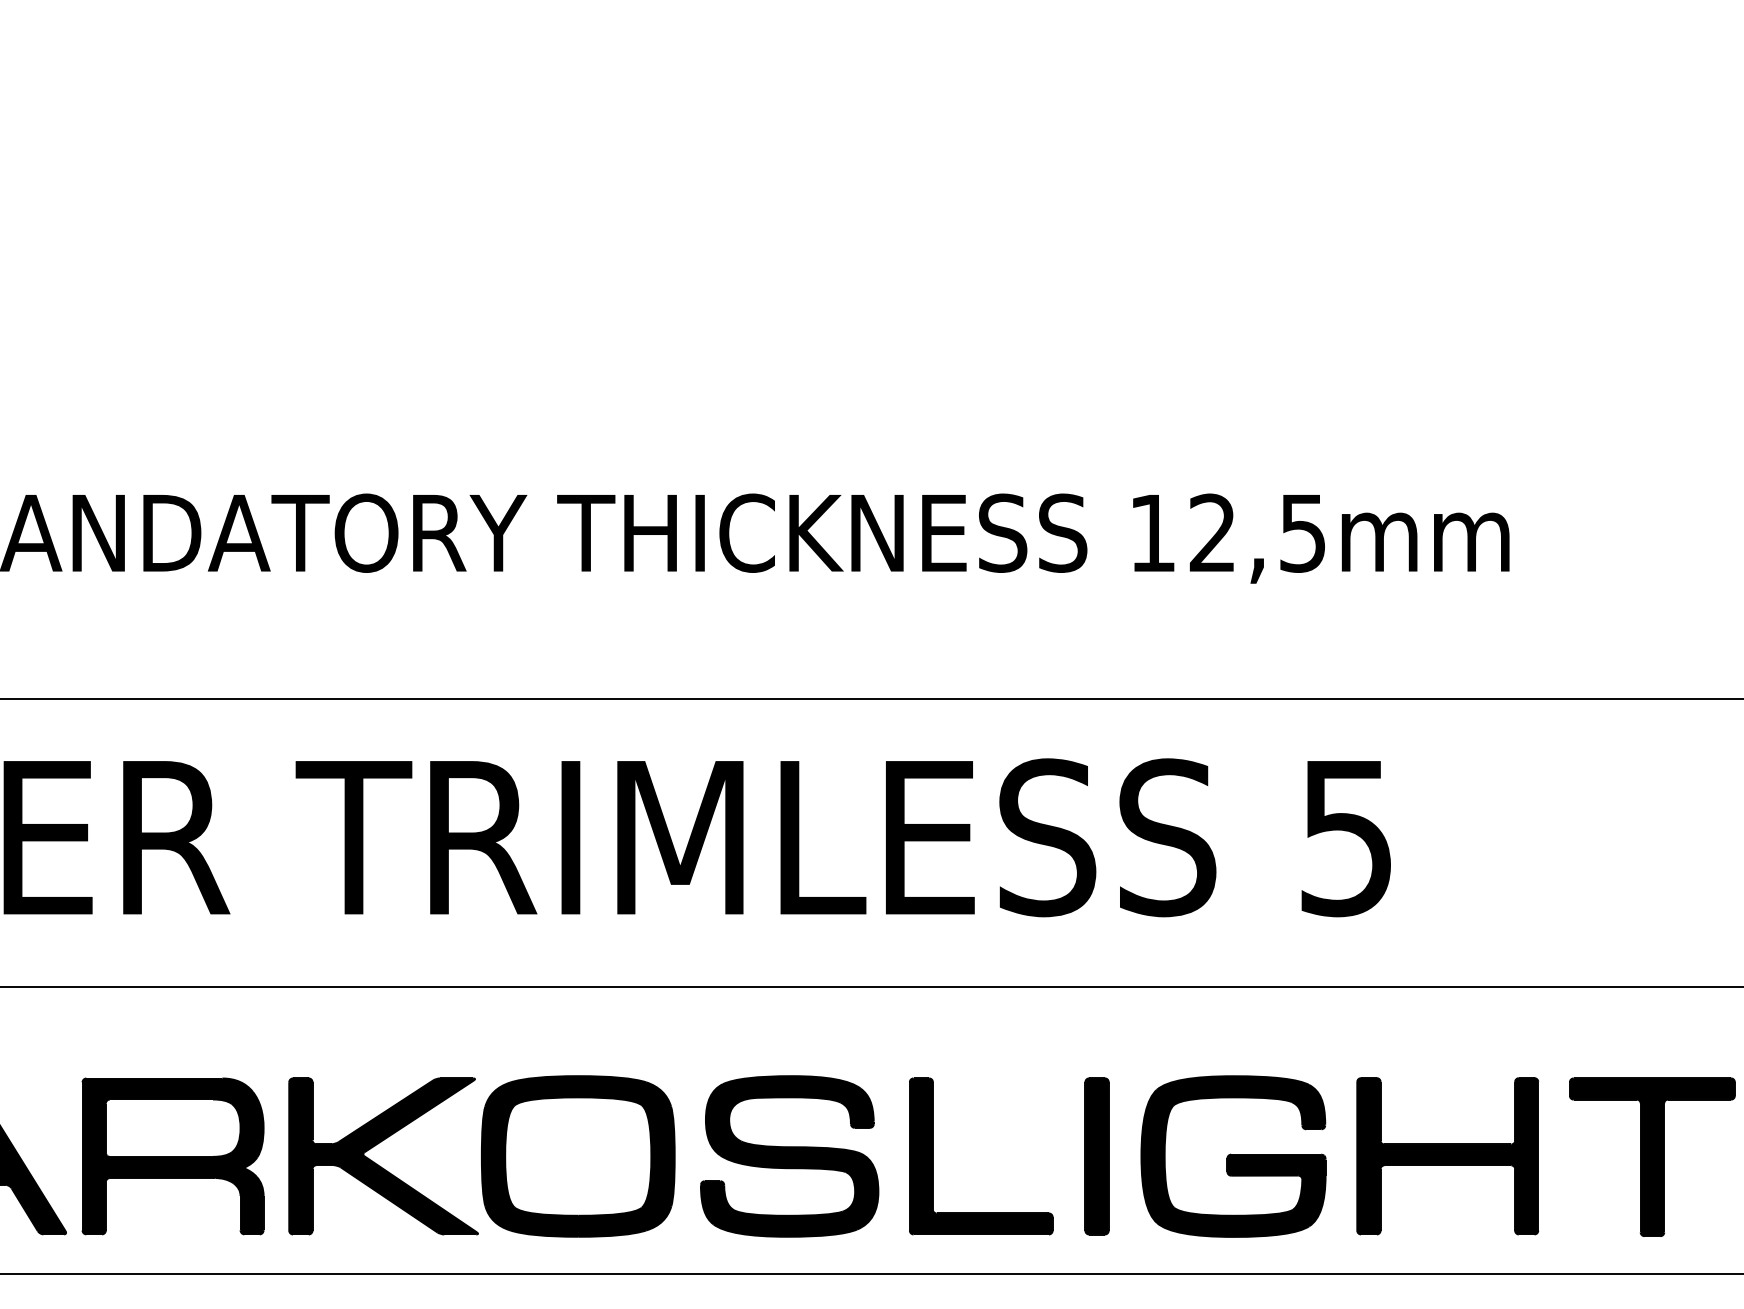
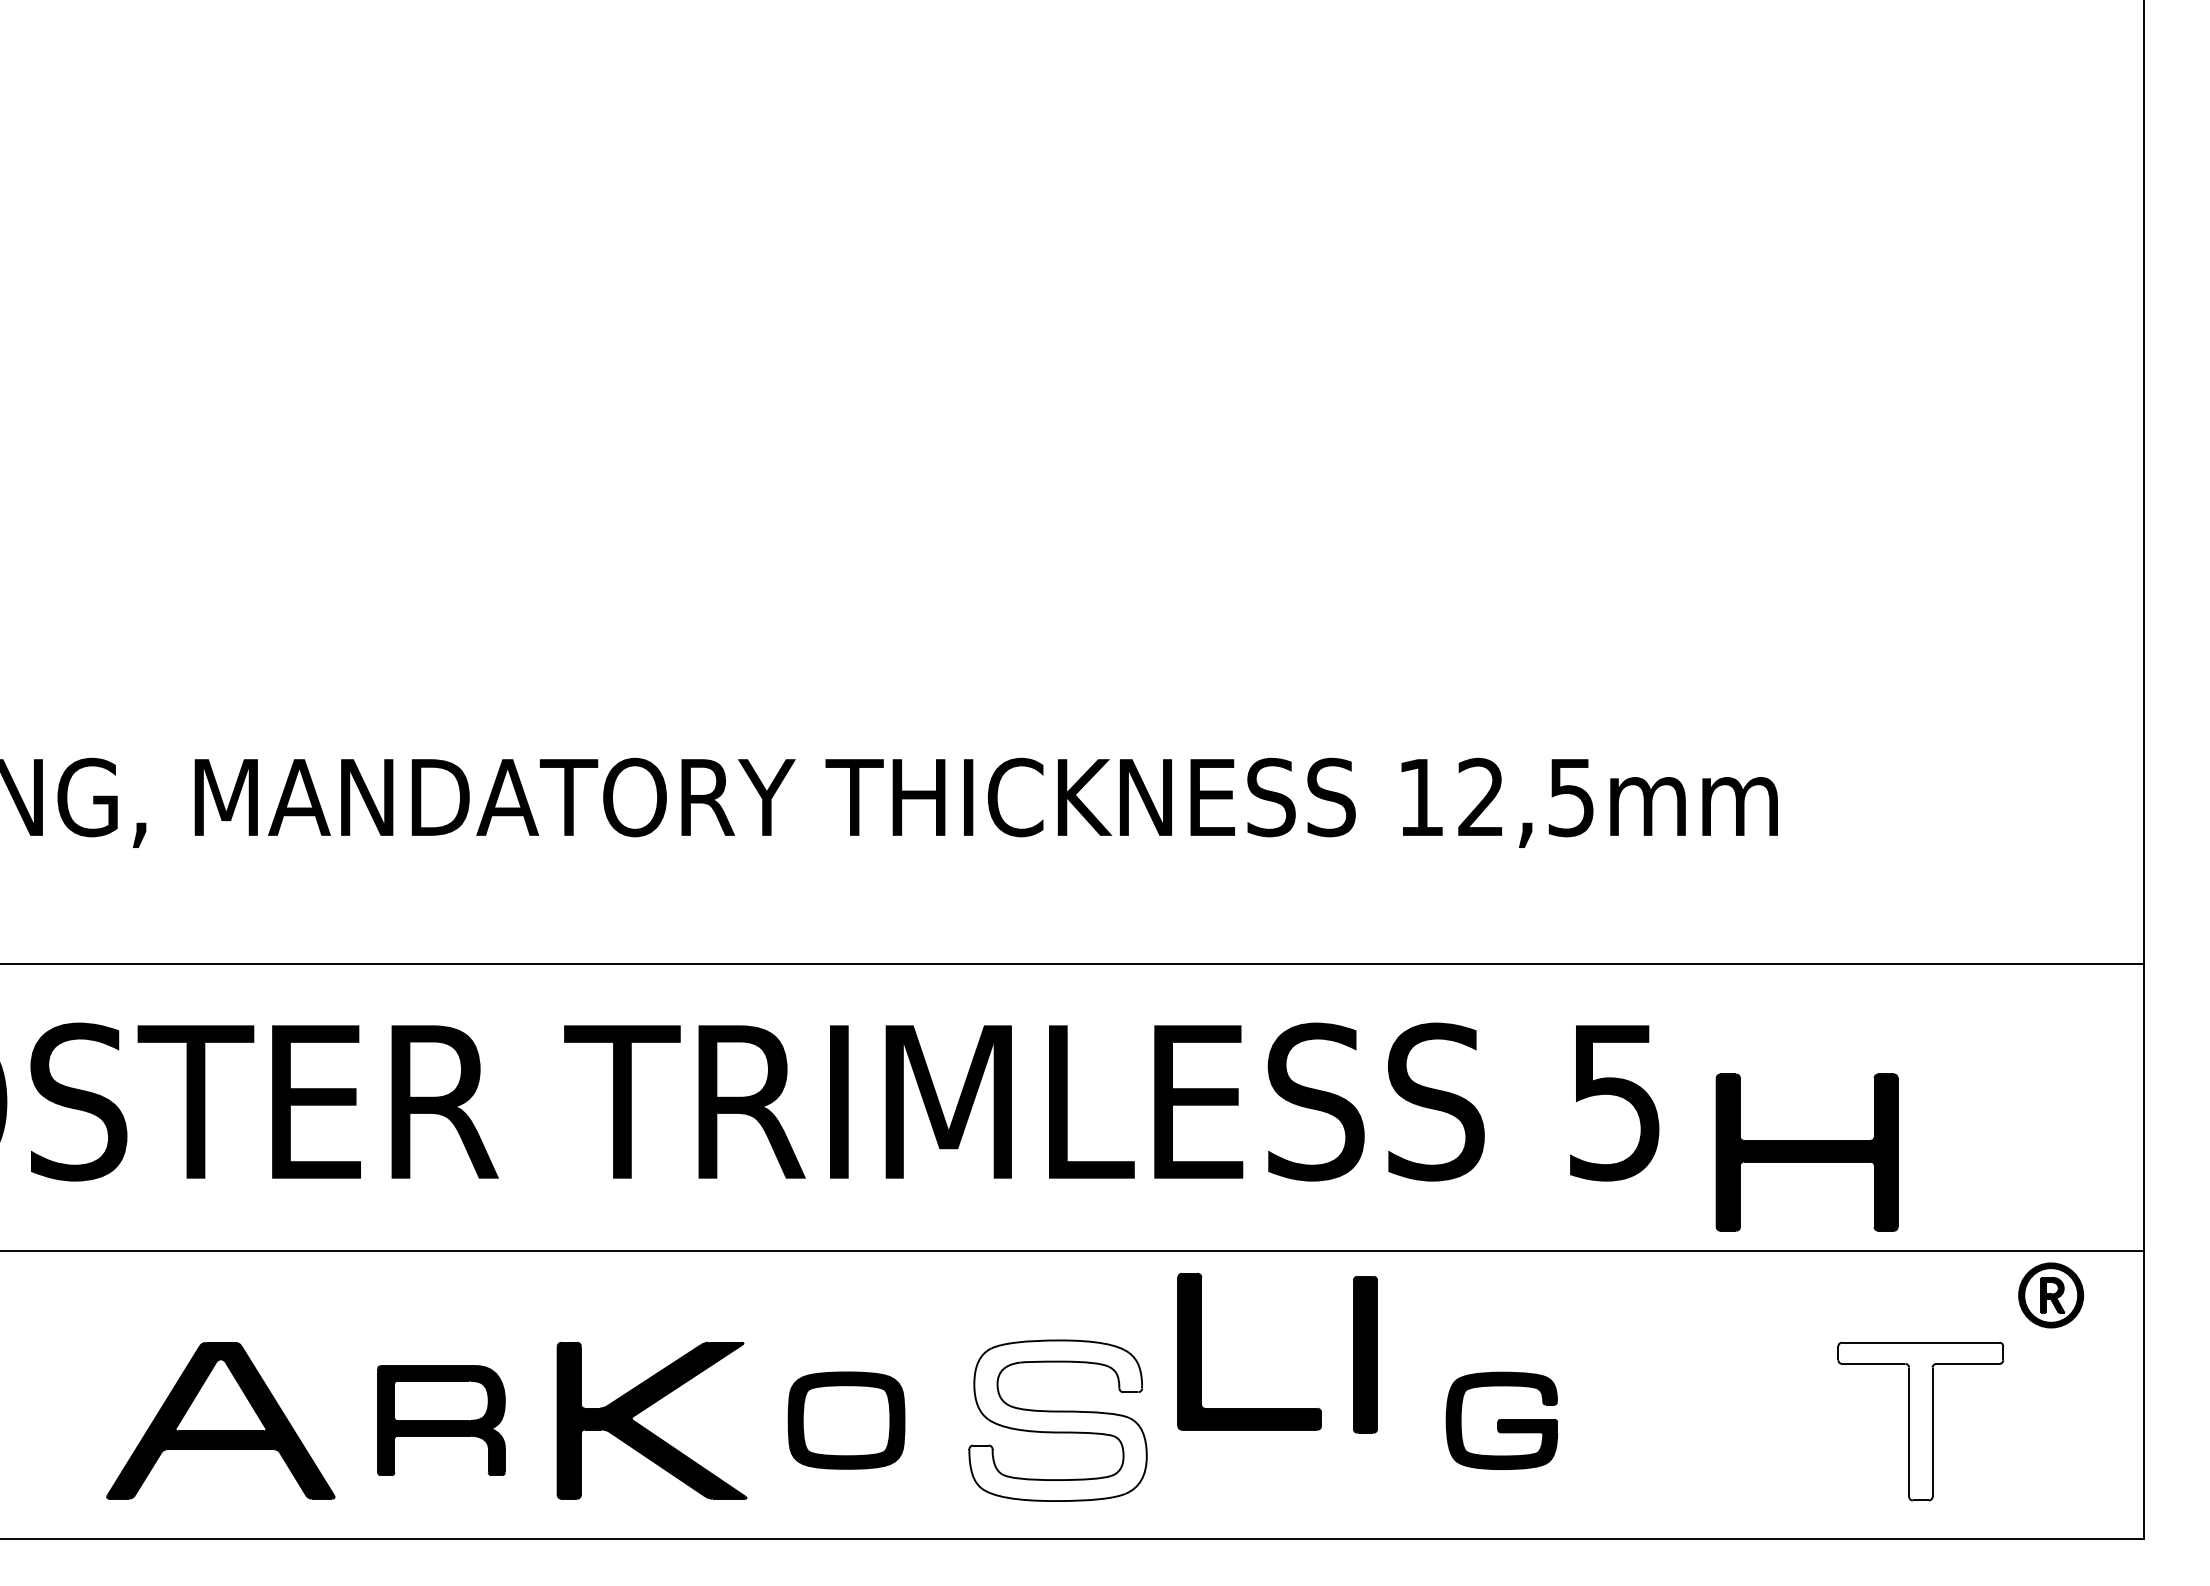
part: (173, 1156) -> (441, 1420), size x0.7
part: (578, 1156) -> (846, 1420), size x0.6
fill: (789, 1156) -> (1057, 1420), removed
part: (933, 1156) -> (1201, 1351), moved
part: (1097, 1156) -> (1365, 1354), moved
part: (1233, 1156) -> (1501, 1420), size x0.6
part: (1447, 1156) -> (1806, 1152), moved
fill: (1652, 1157) -> (1920, 1421), removed

